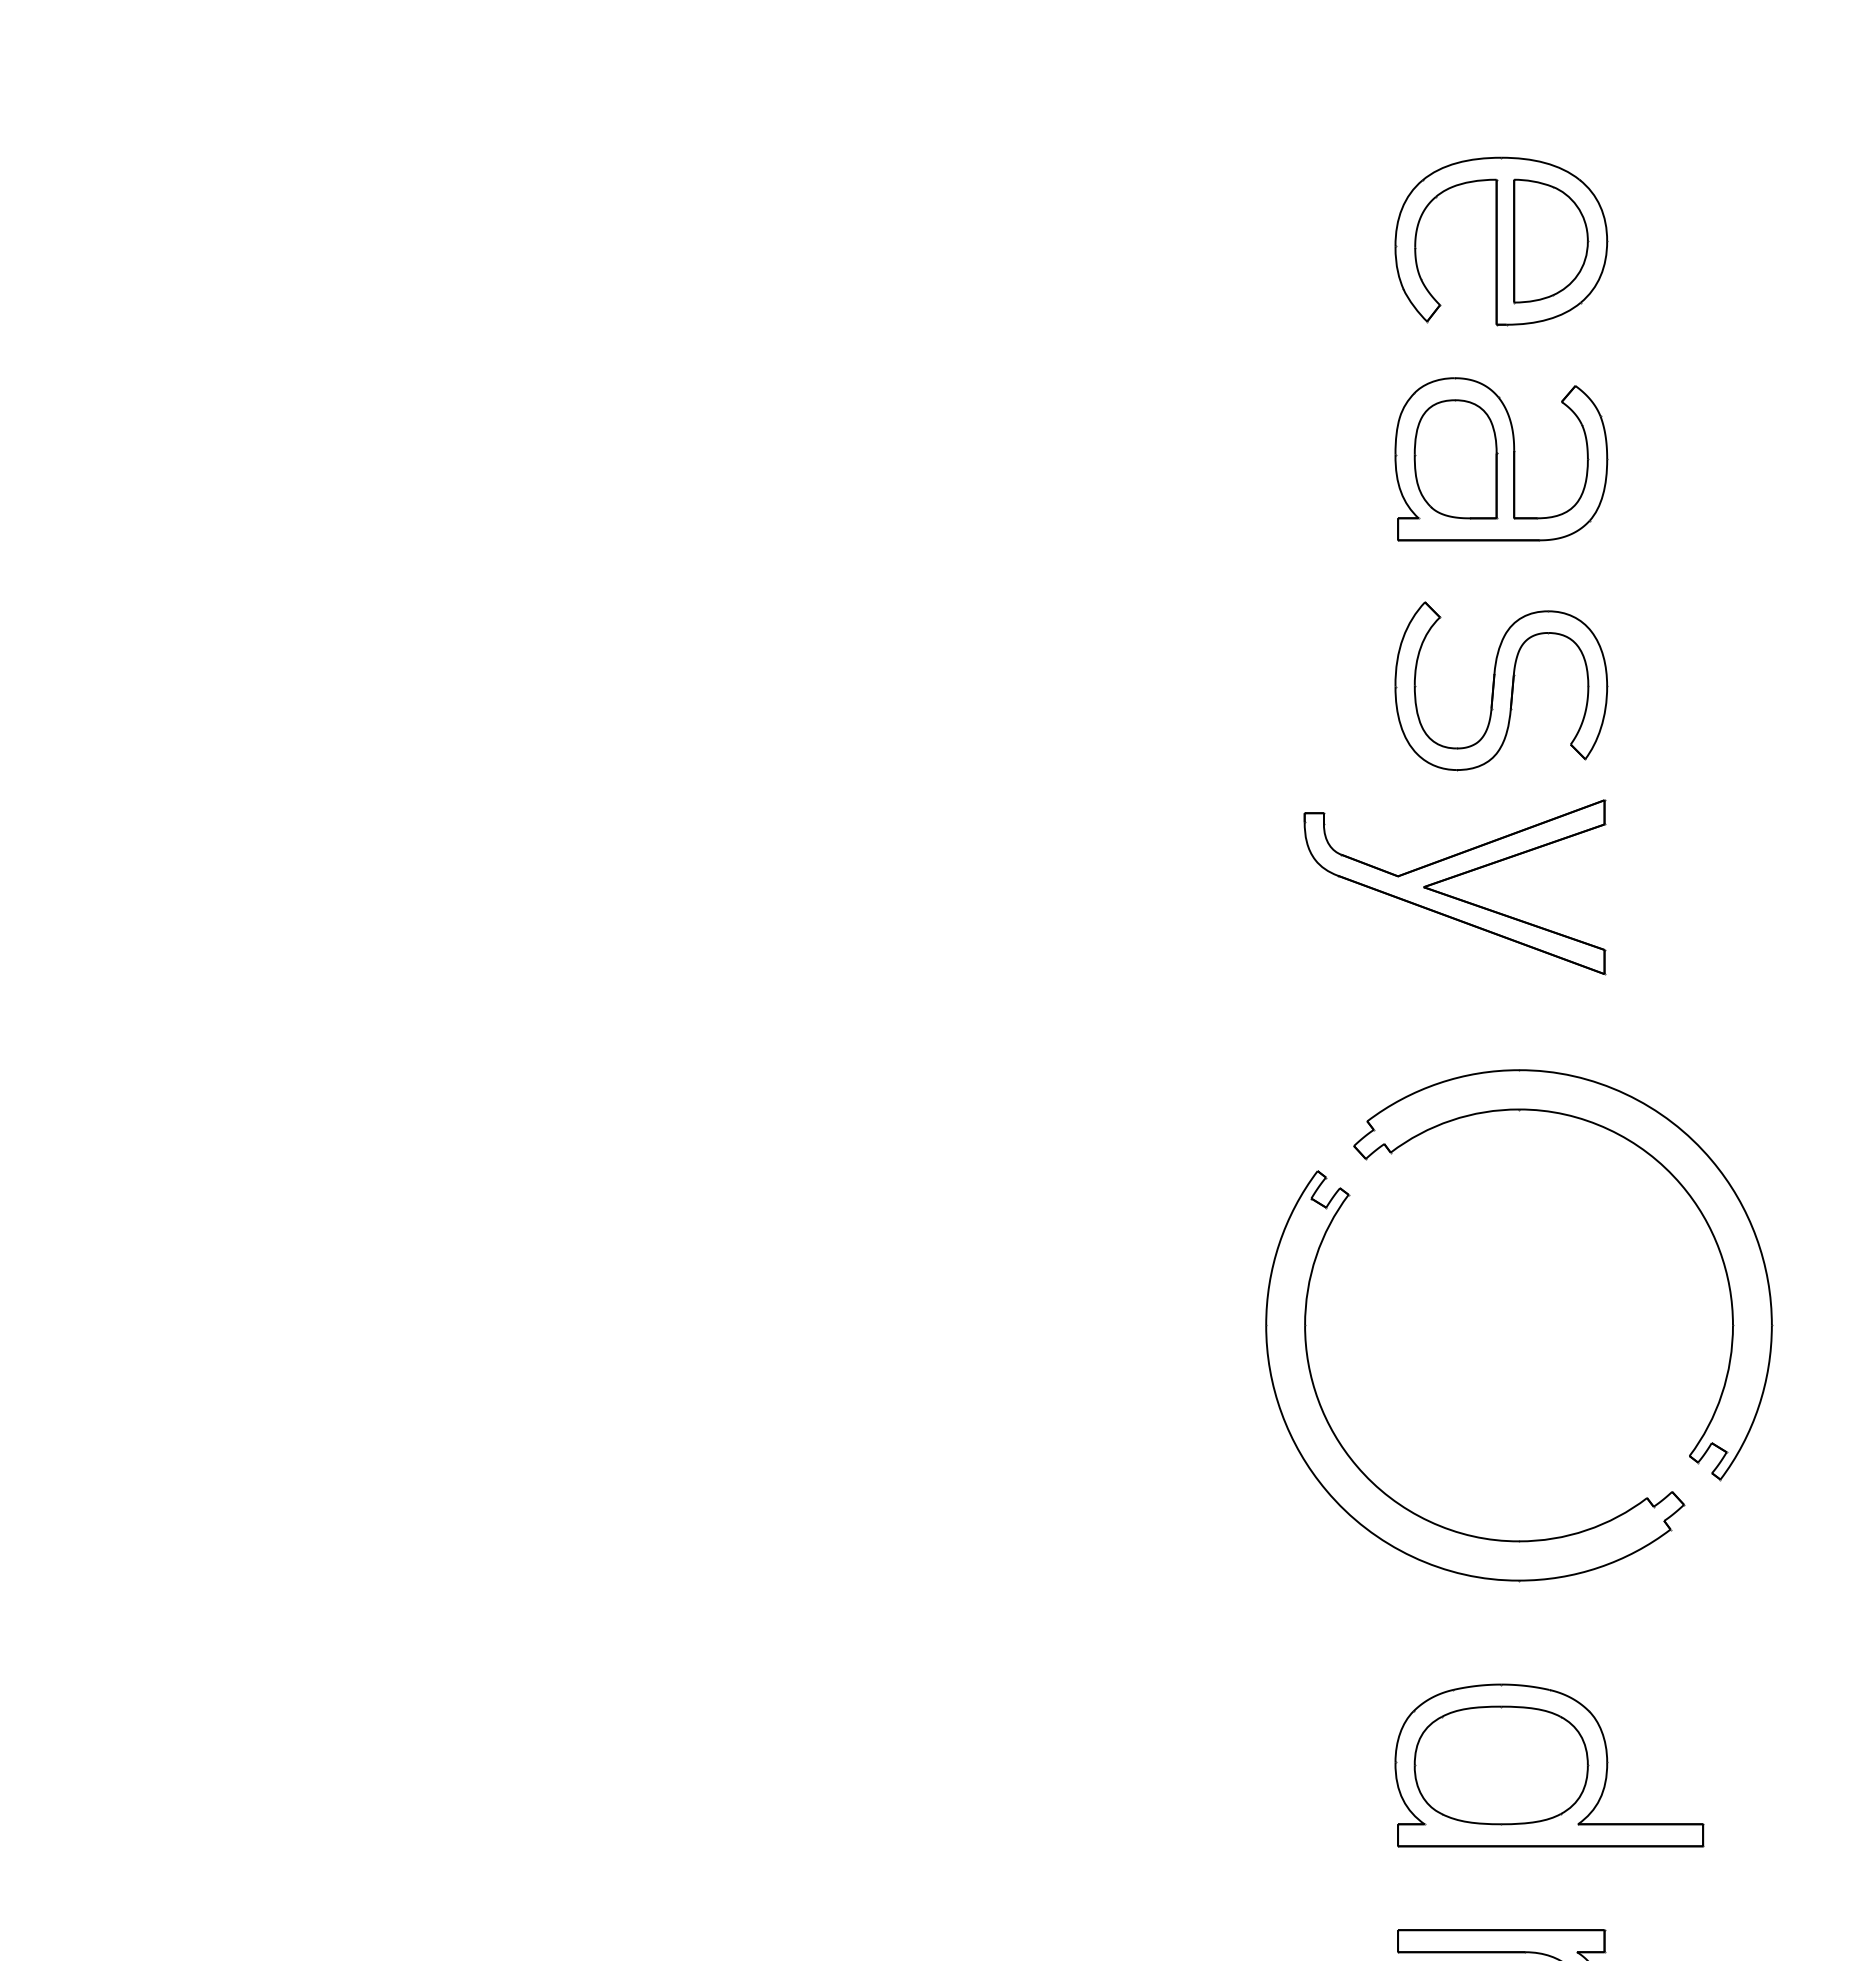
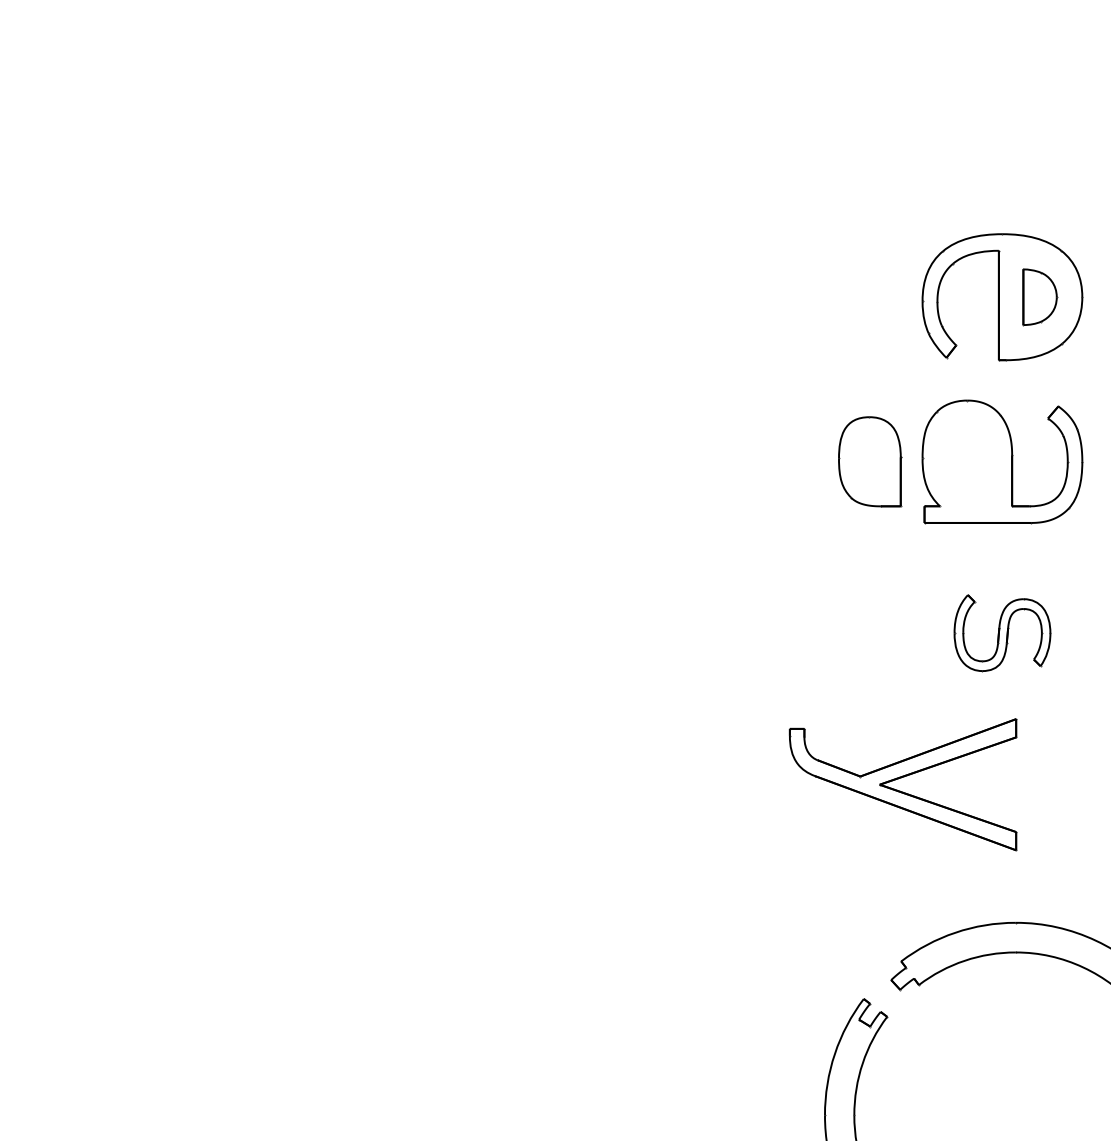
part: (1551, 241) -> (1040, 297), size x0.6
part: (1455, 459) -> (869, 461), moved
part: (1501, 686) -> (1002, 633), size x0.6
part: (1451, 895) -> (900, 790), moved

